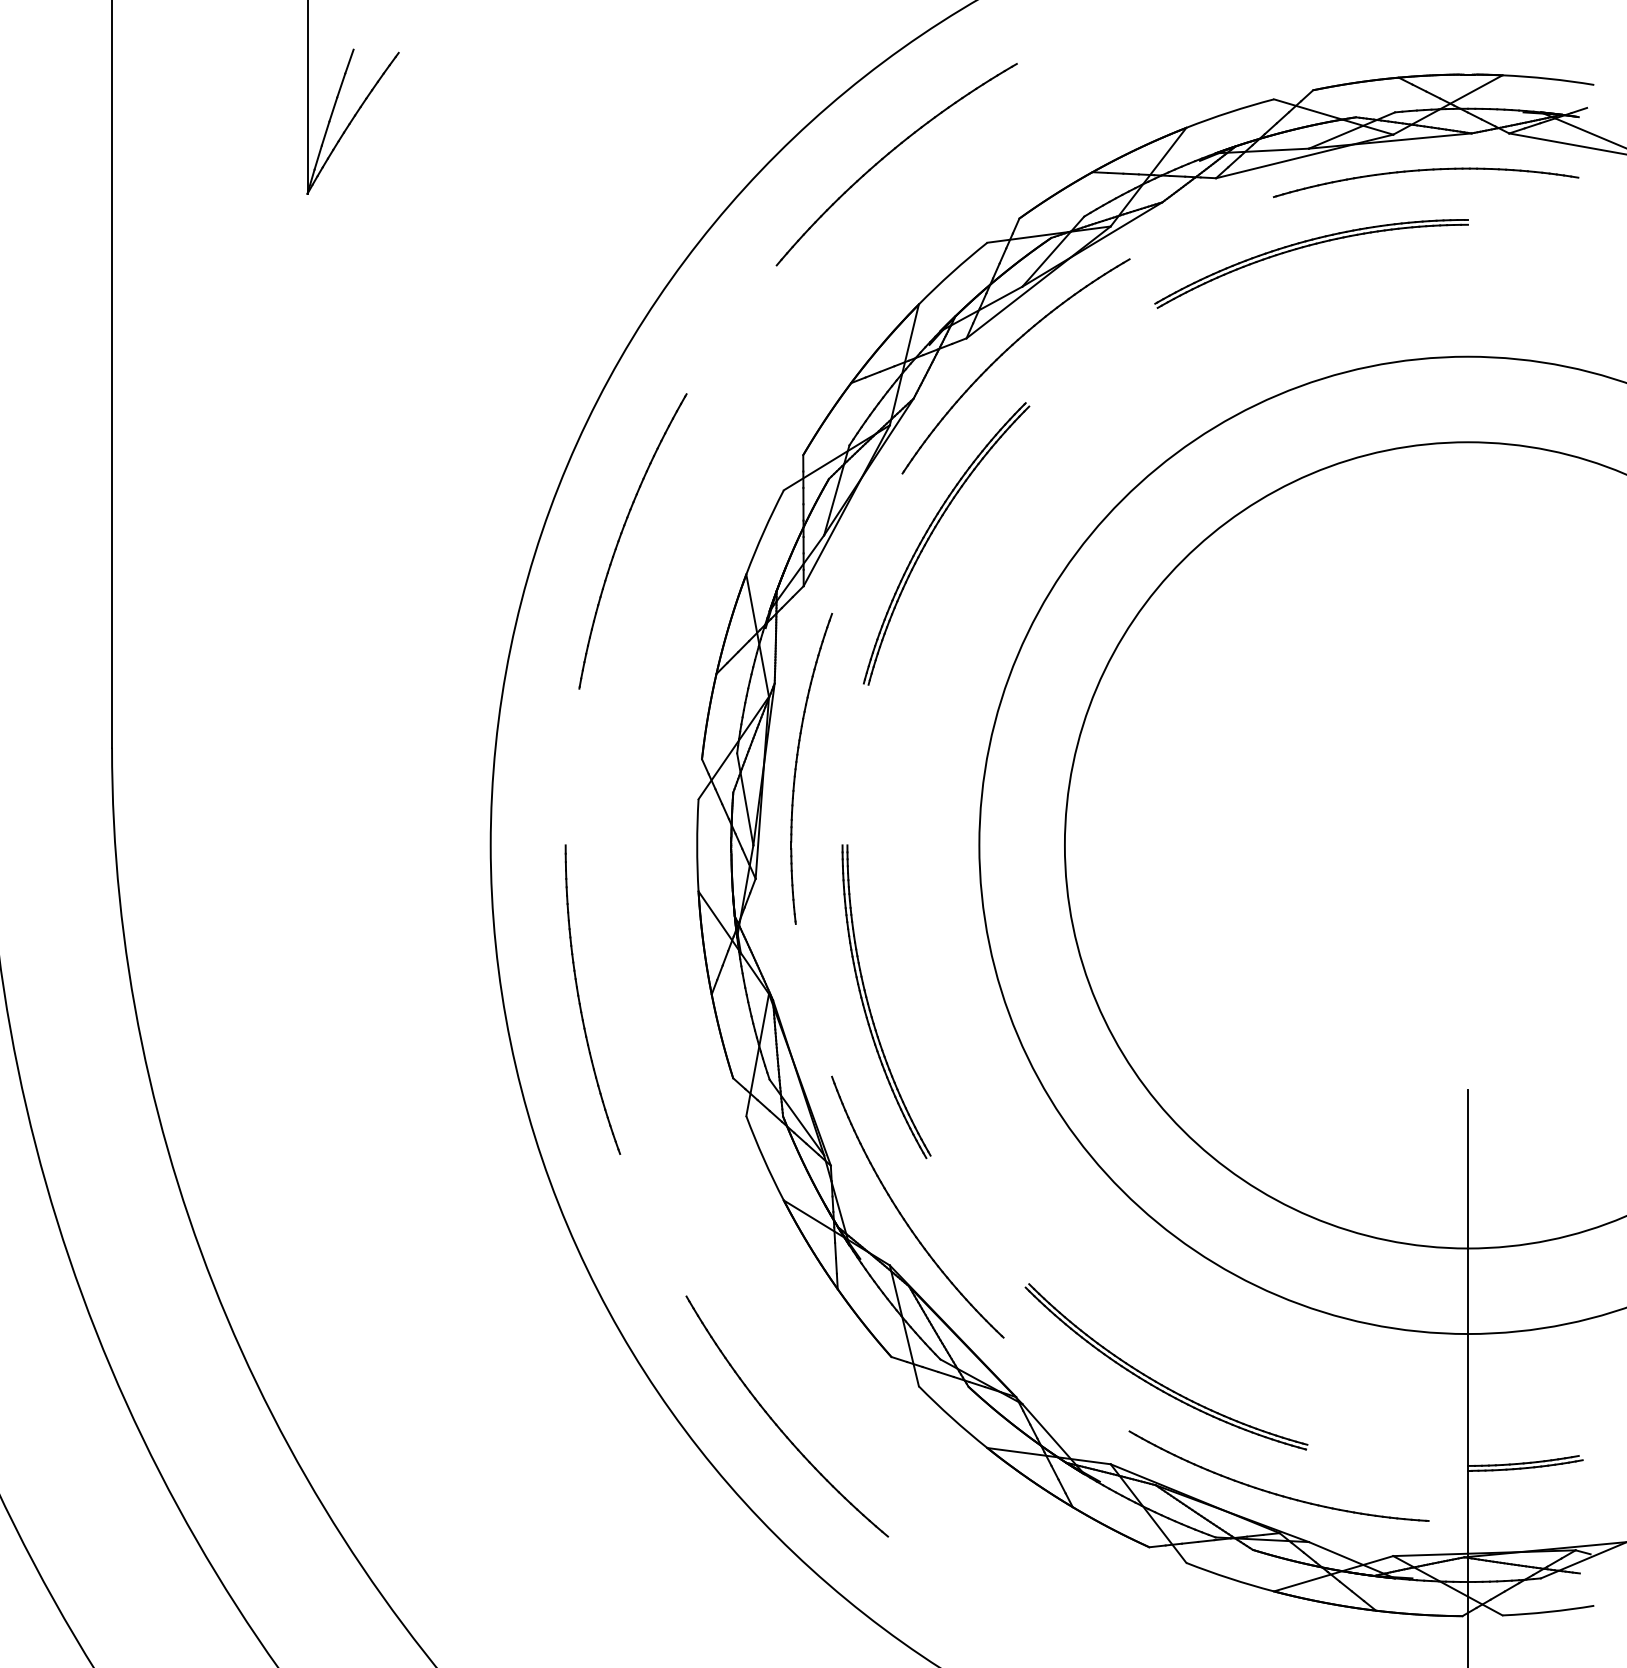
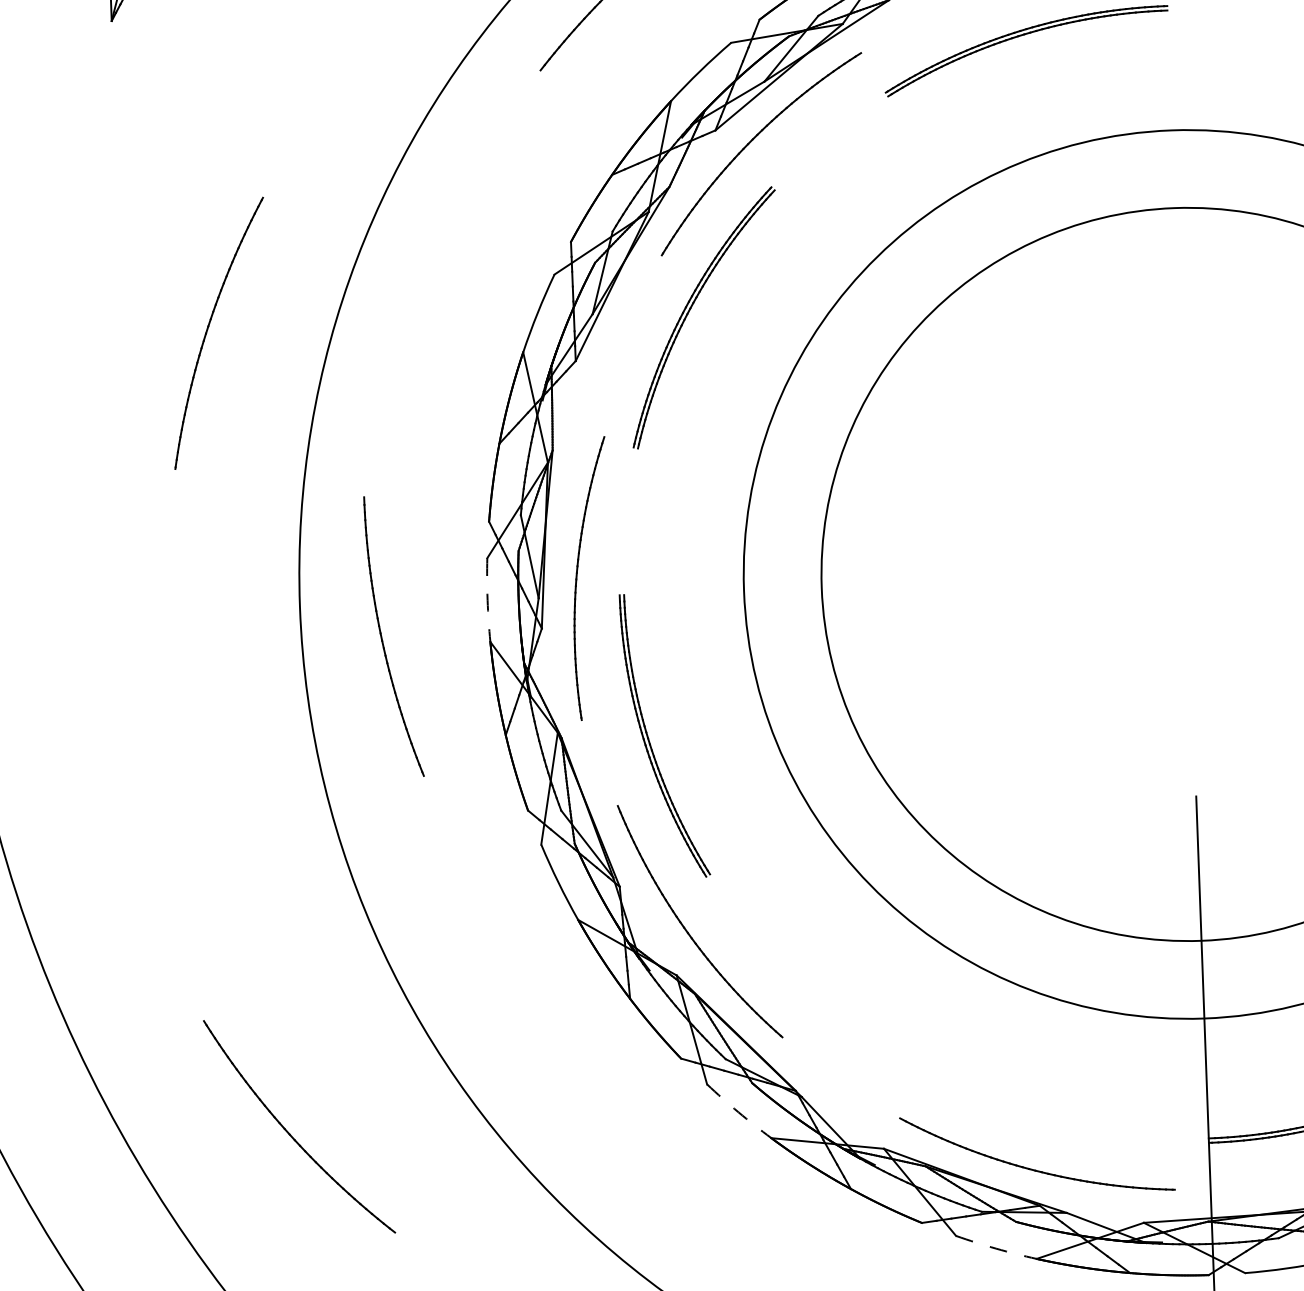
part: (621, 536) -> (208, 329), moved
part: (797, 763) -> (577, 574), moved
arc: (697, 845) -> (487, 600), solid -> dashed
part: (580, 1001) -> (382, 638), moved
part: (1156, 1380) -> (922, 1071), removed
arc: (952, 1418) -> (738, 1112), solid -> dashed
part: (778, 1425) -> (291, 1135), moved
arc: (1229, 1578) -> (995, 1248), solid -> dashed

